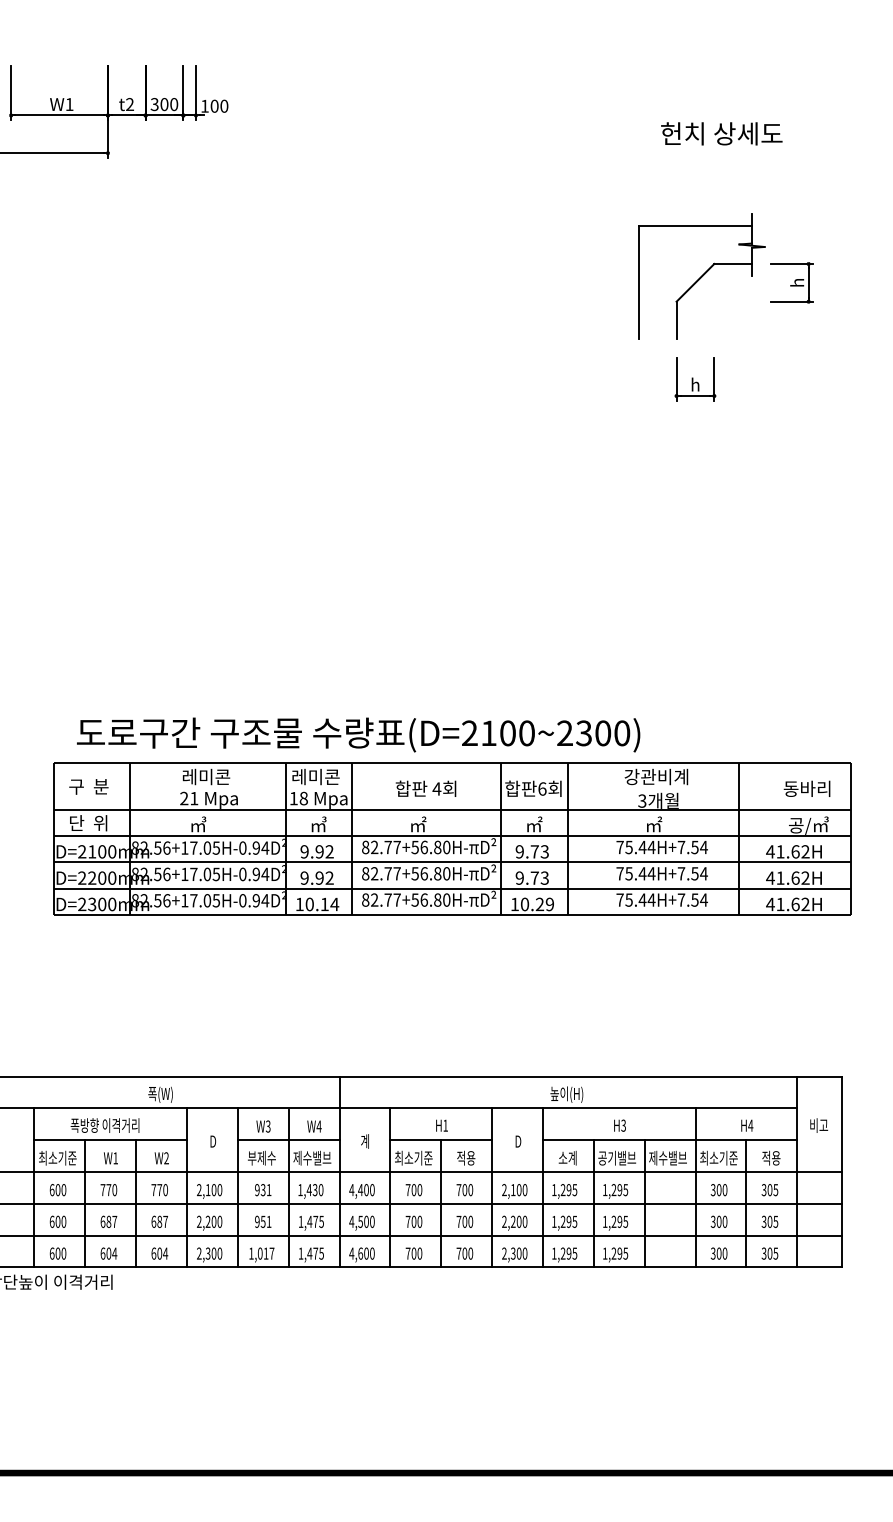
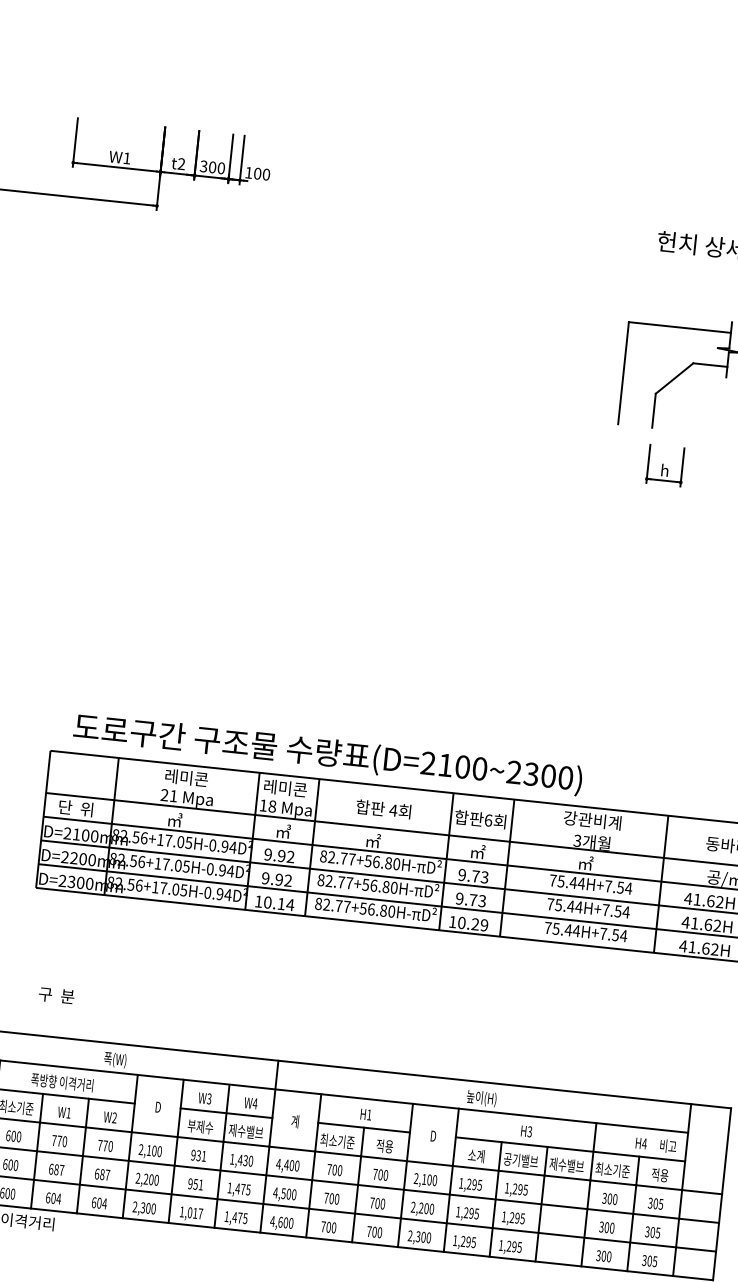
text: (88, 786) -> (56, 995), moved
text: (819, 1125) -> (668, 1146), moved

